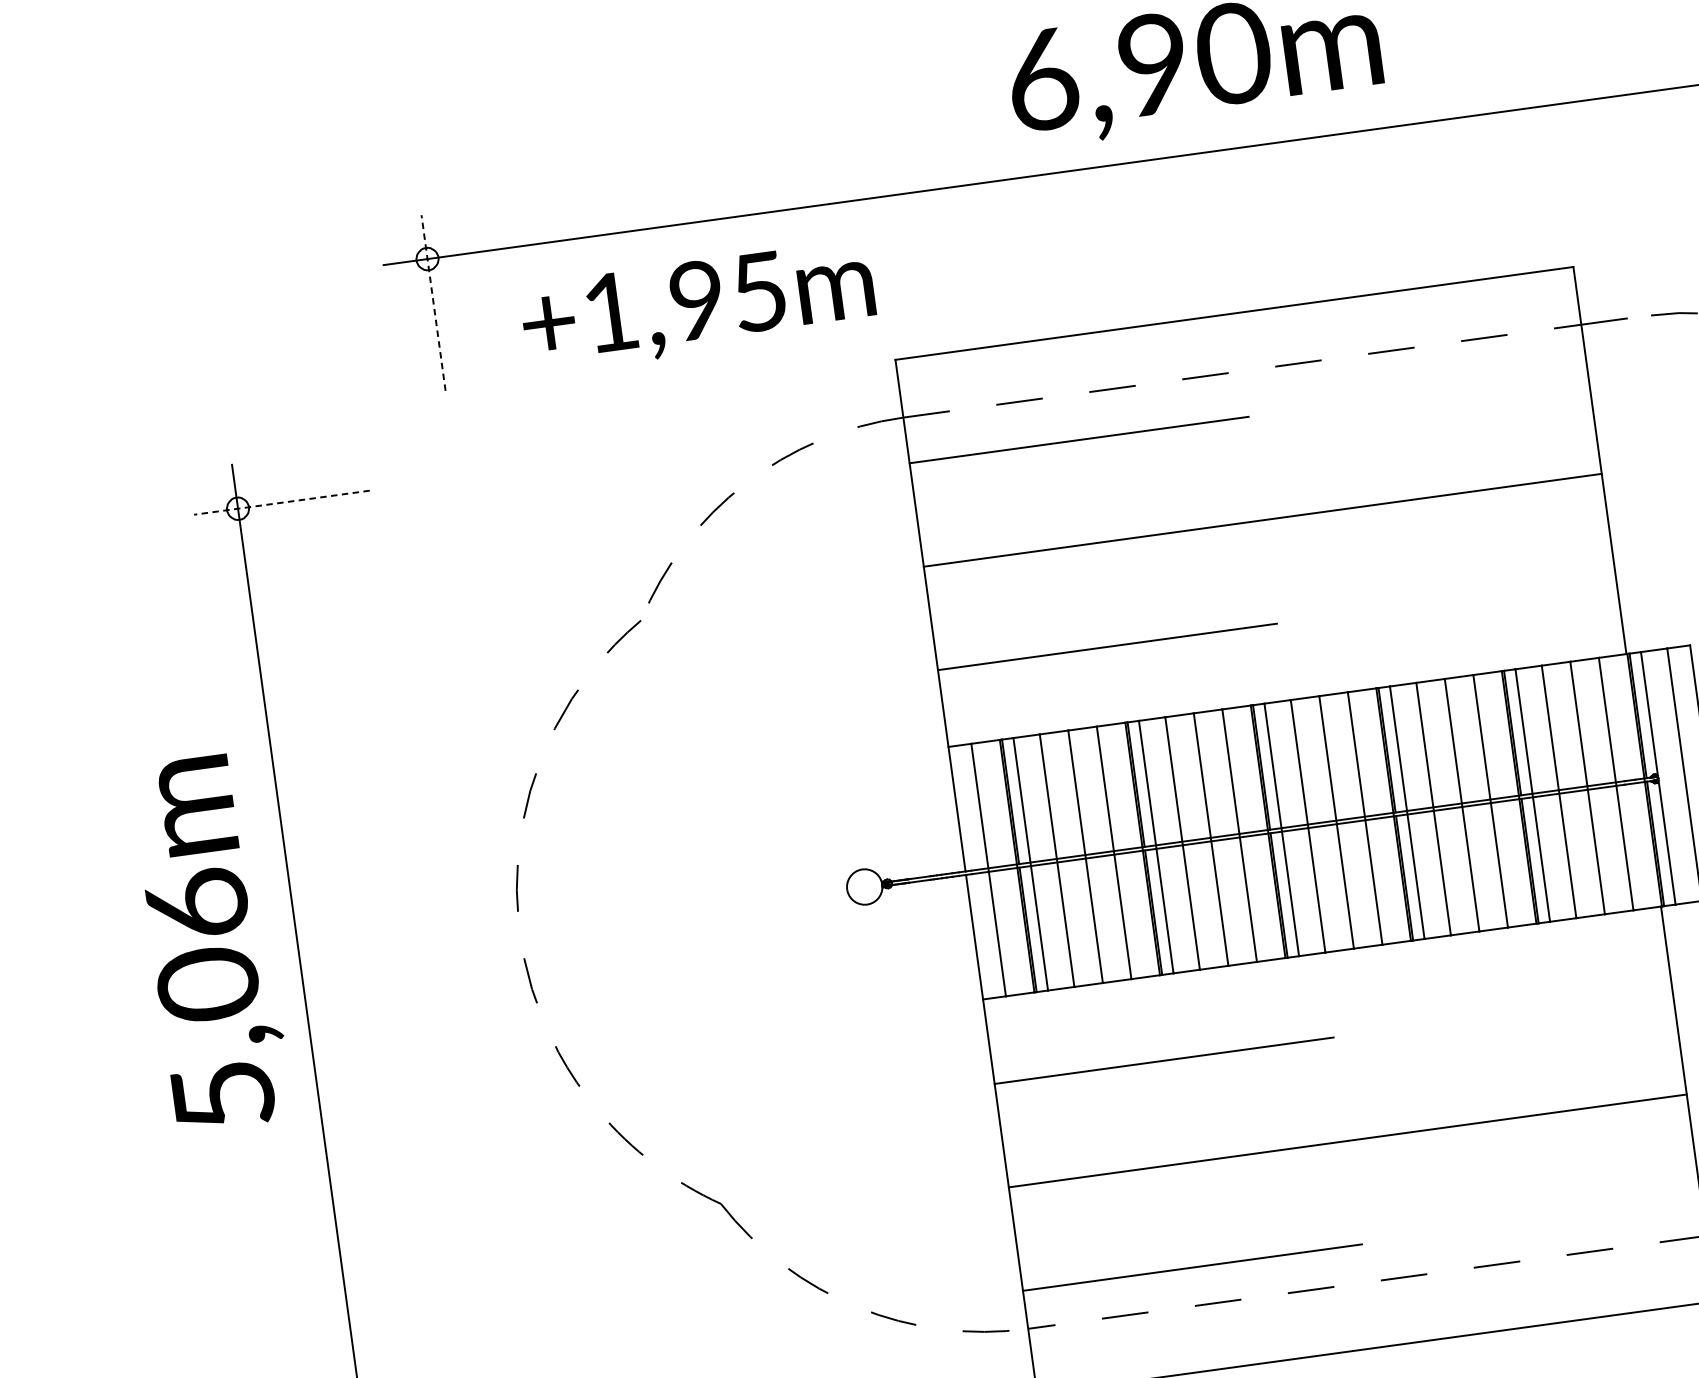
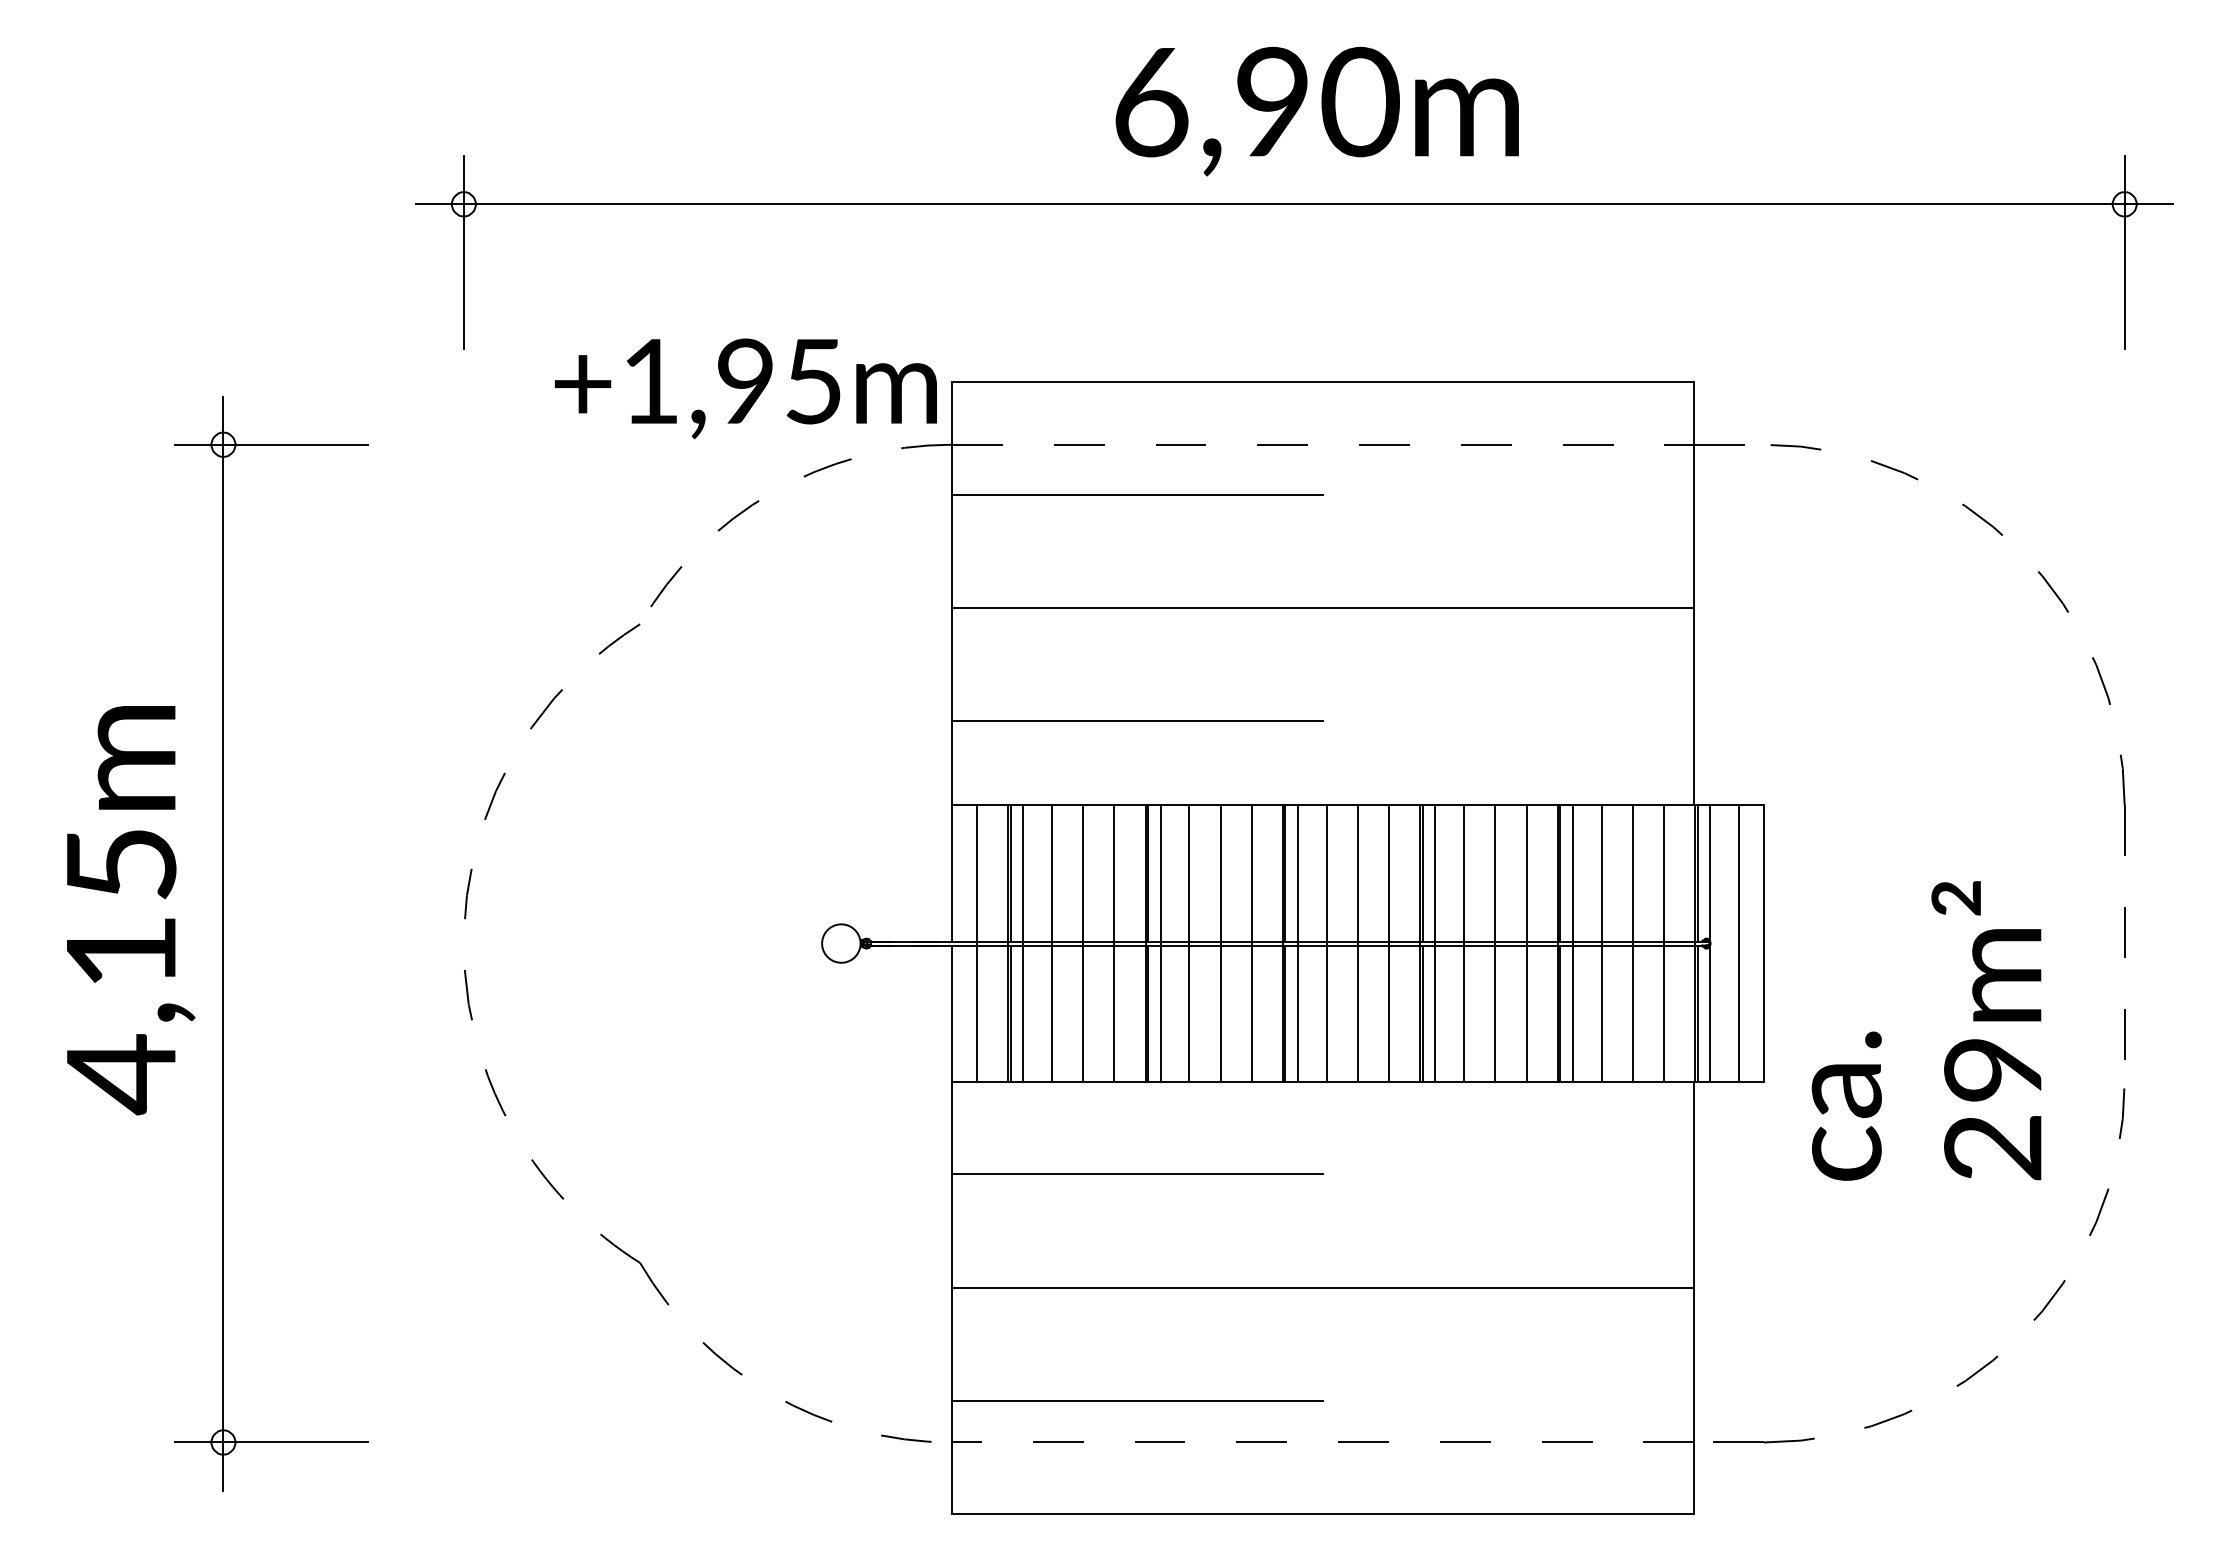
line: (433, 302) -> (463, 251), dashed -> solid
text: (697, 306) -> (745, 388), moved
line: (281, 502) -> (271, 444), dashed -> solid
text: (210, 1002) -> (121, 971), 5,06m -> 4,15m

